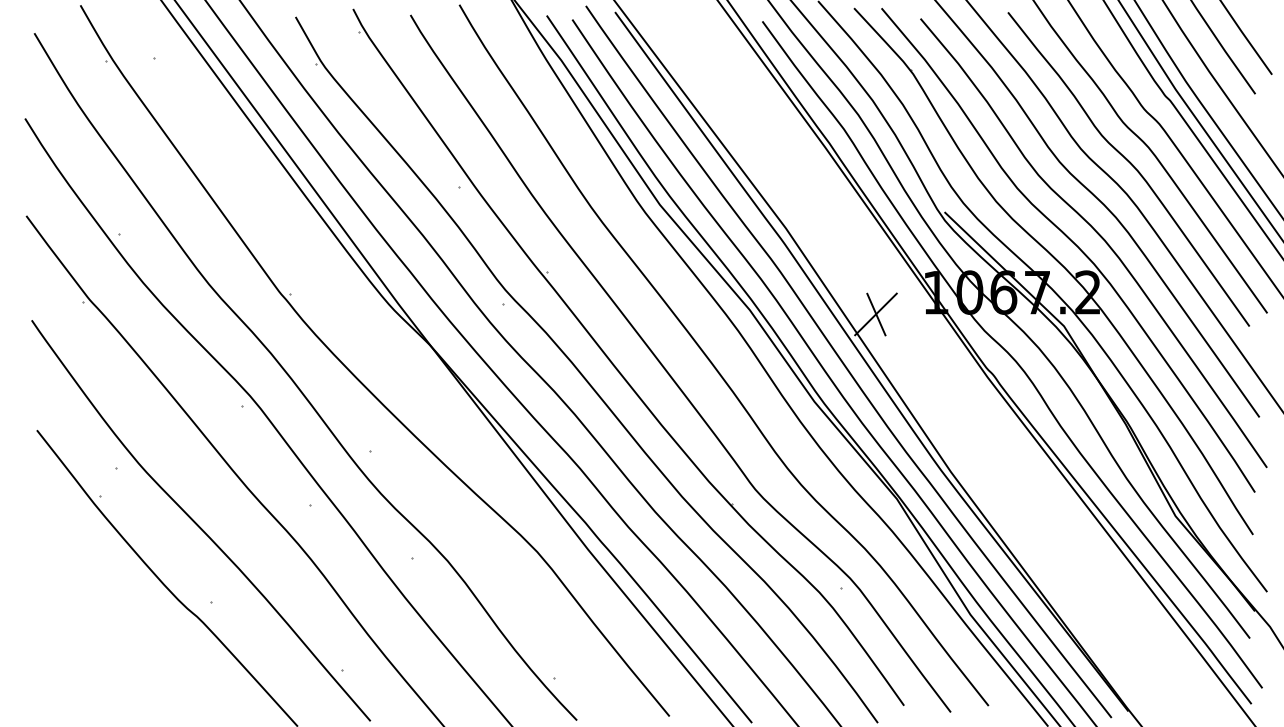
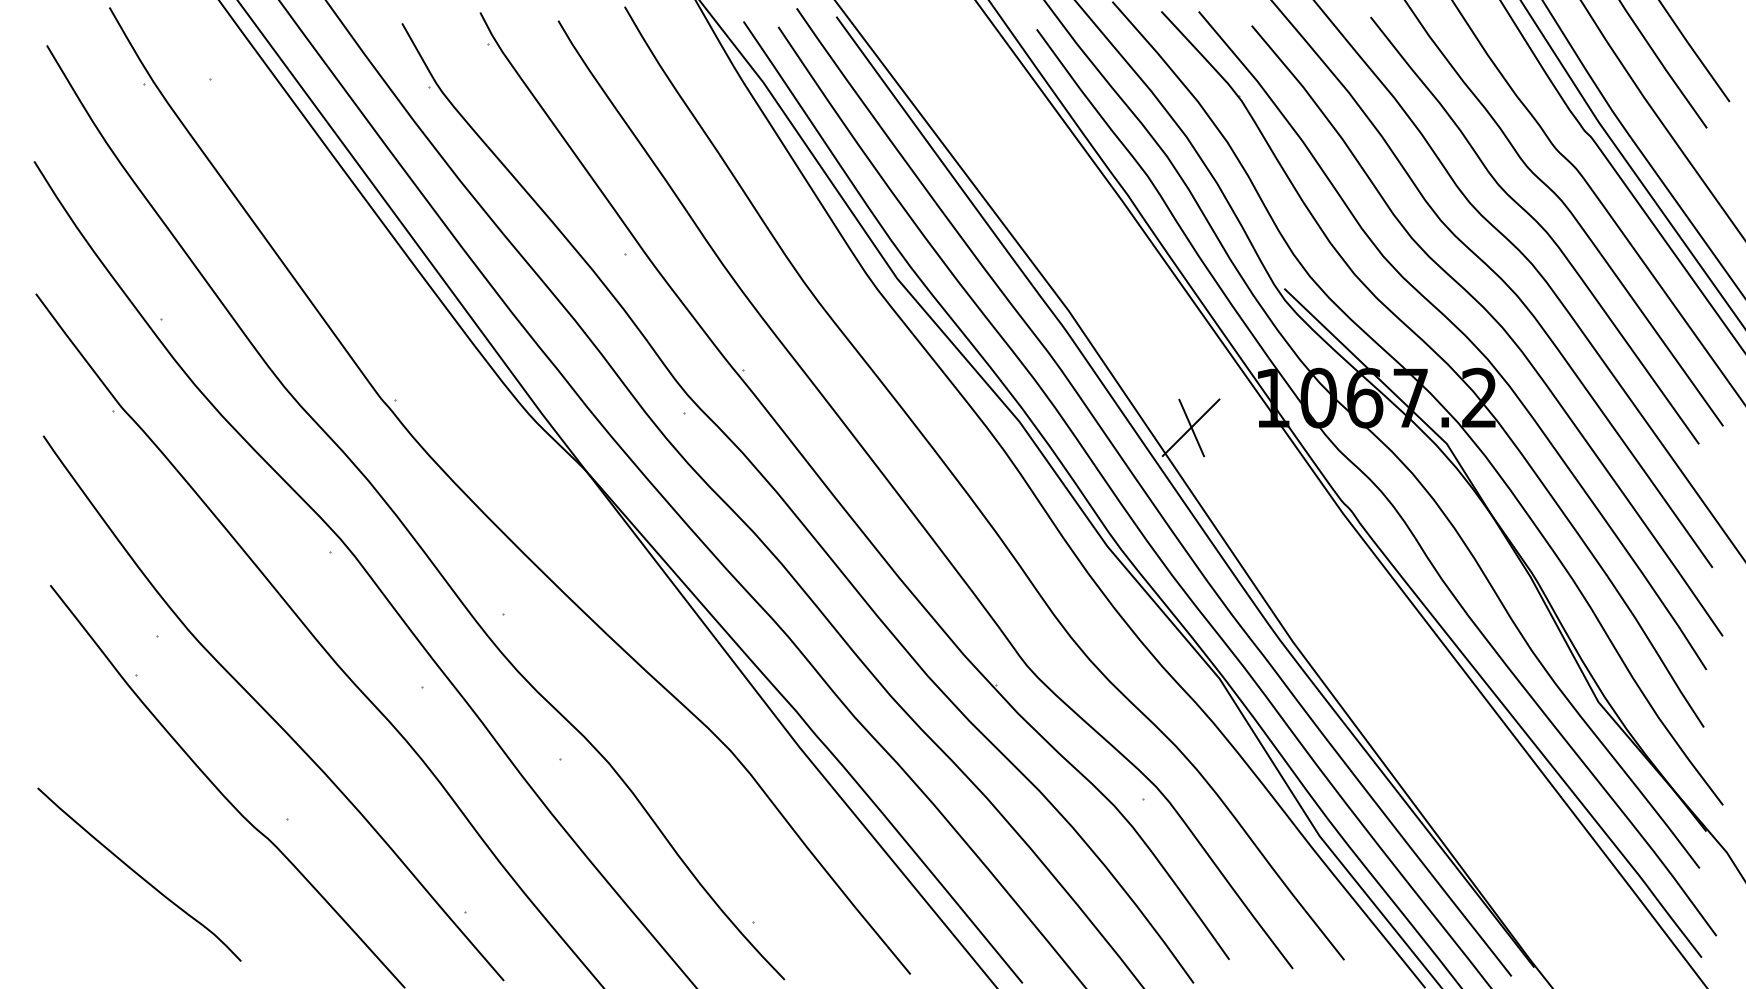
curve: (102, 642) -> (139, 874), added

